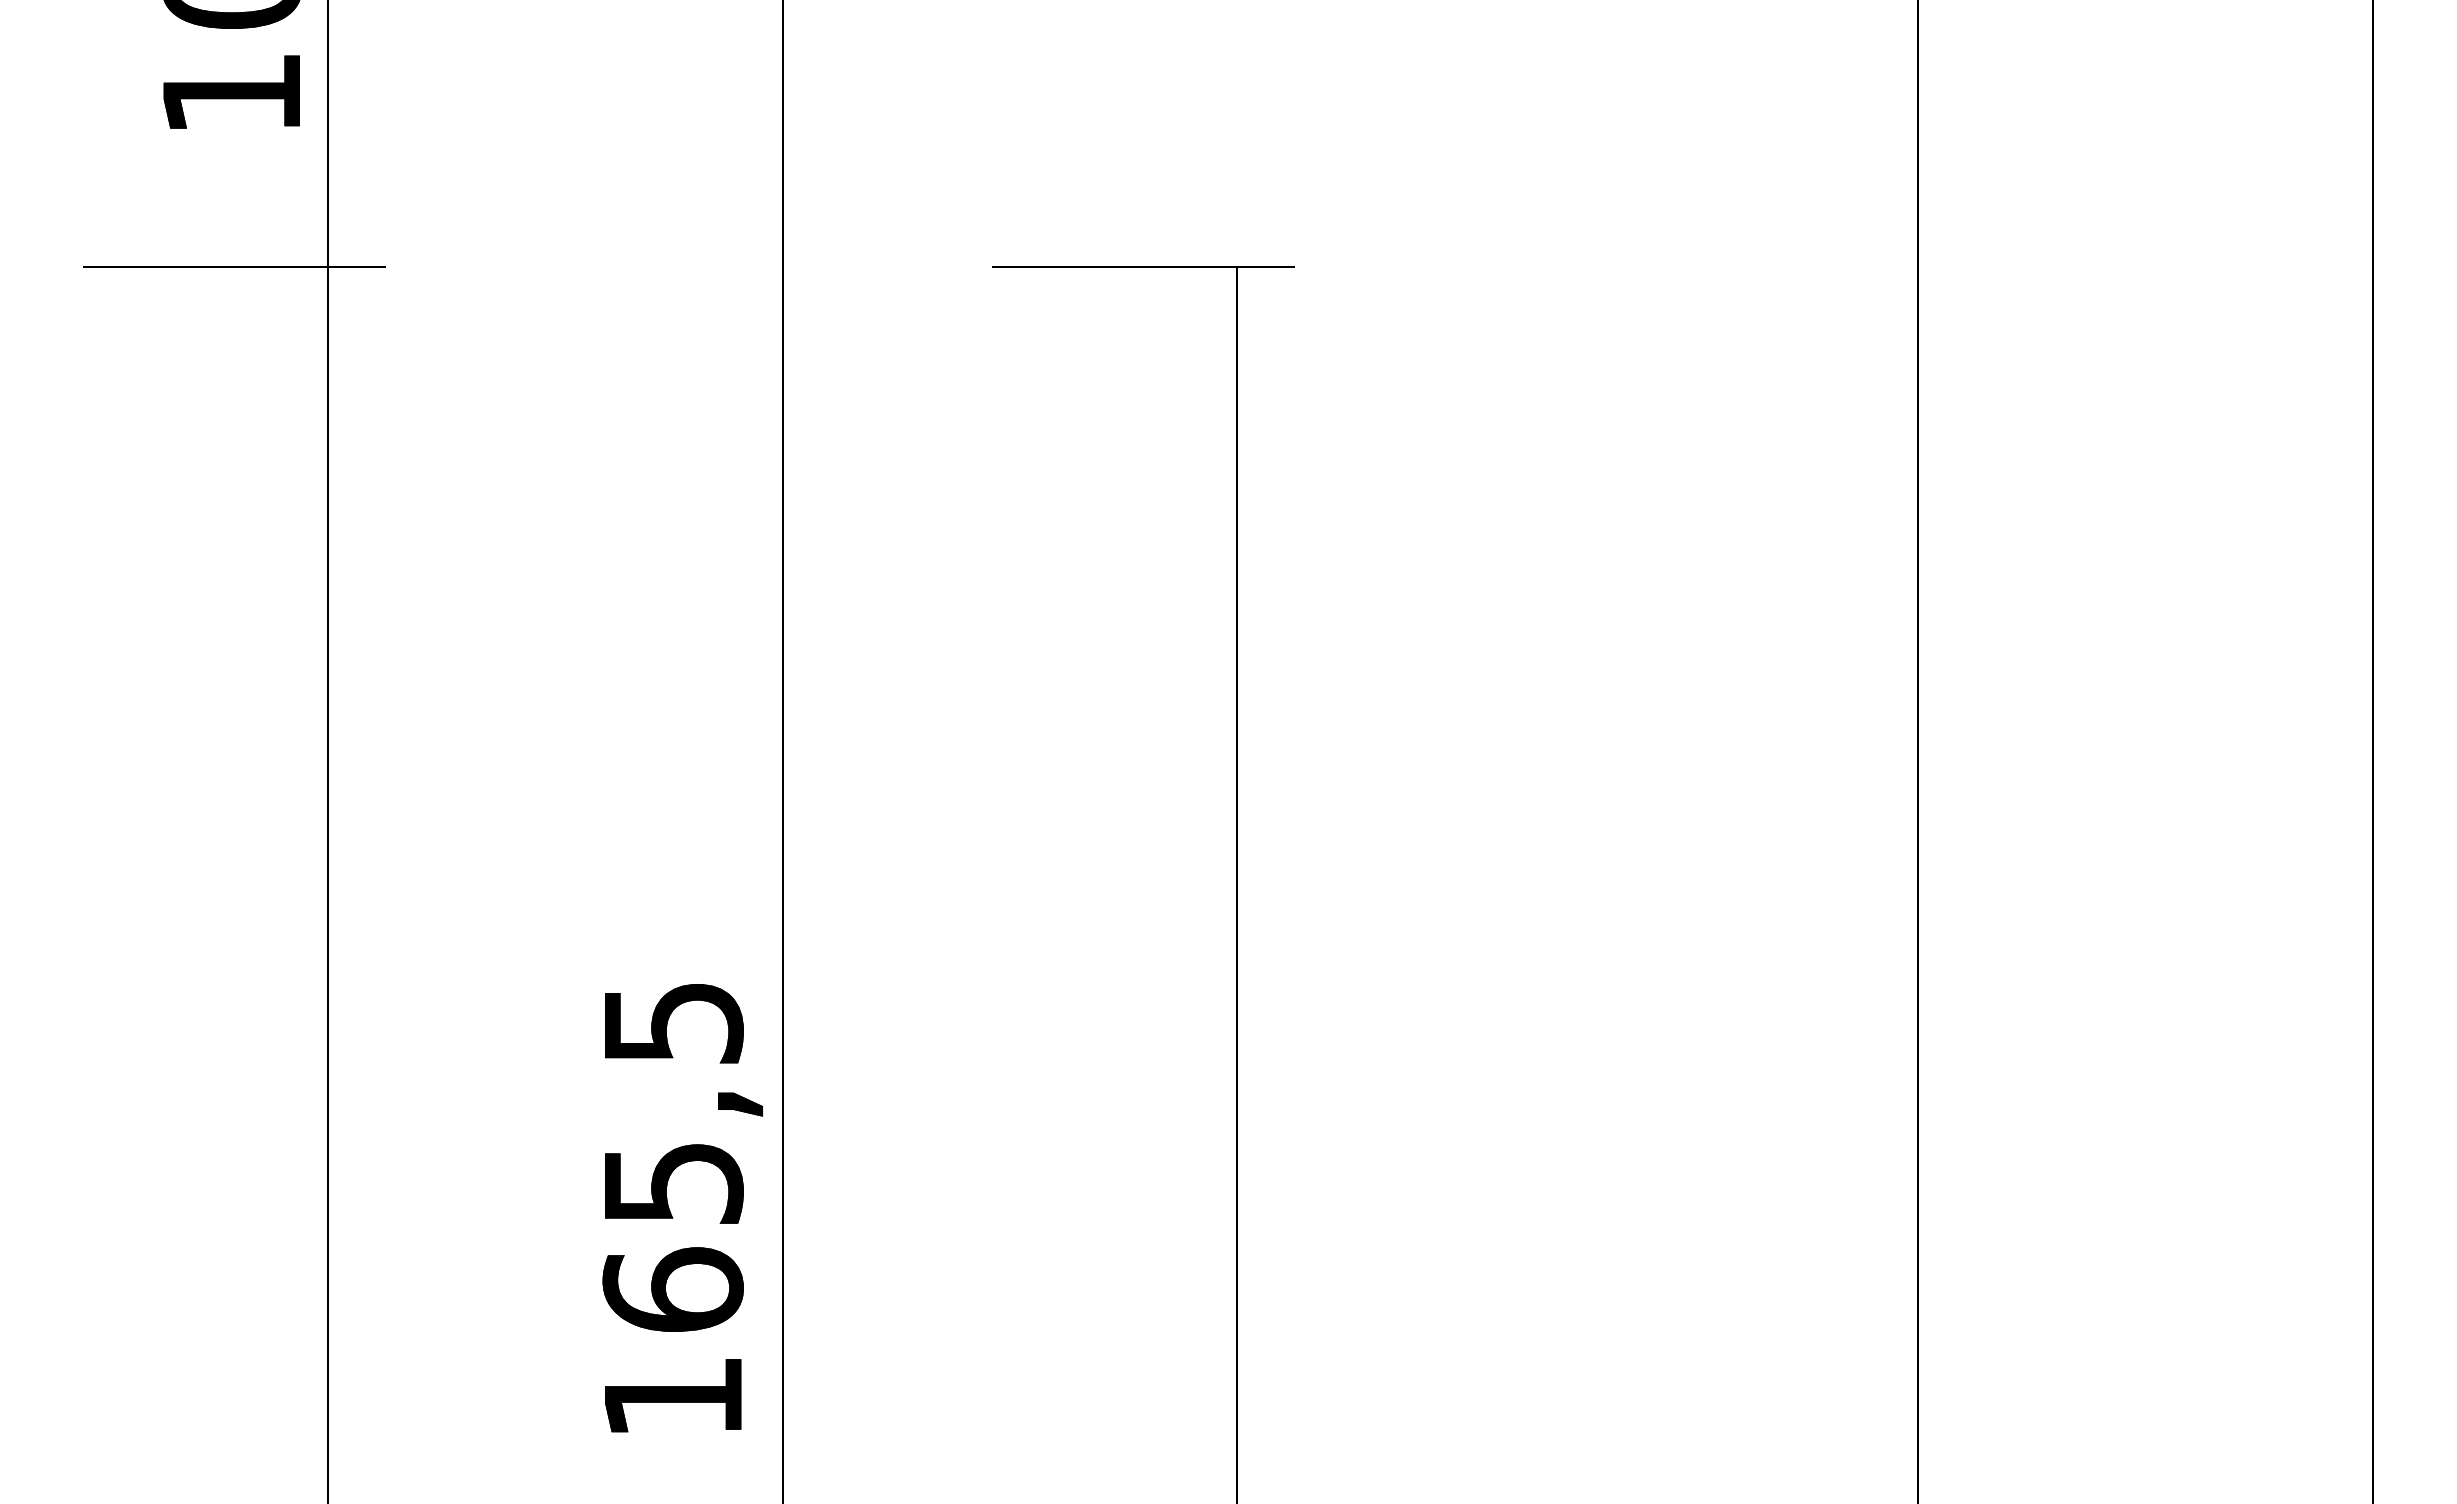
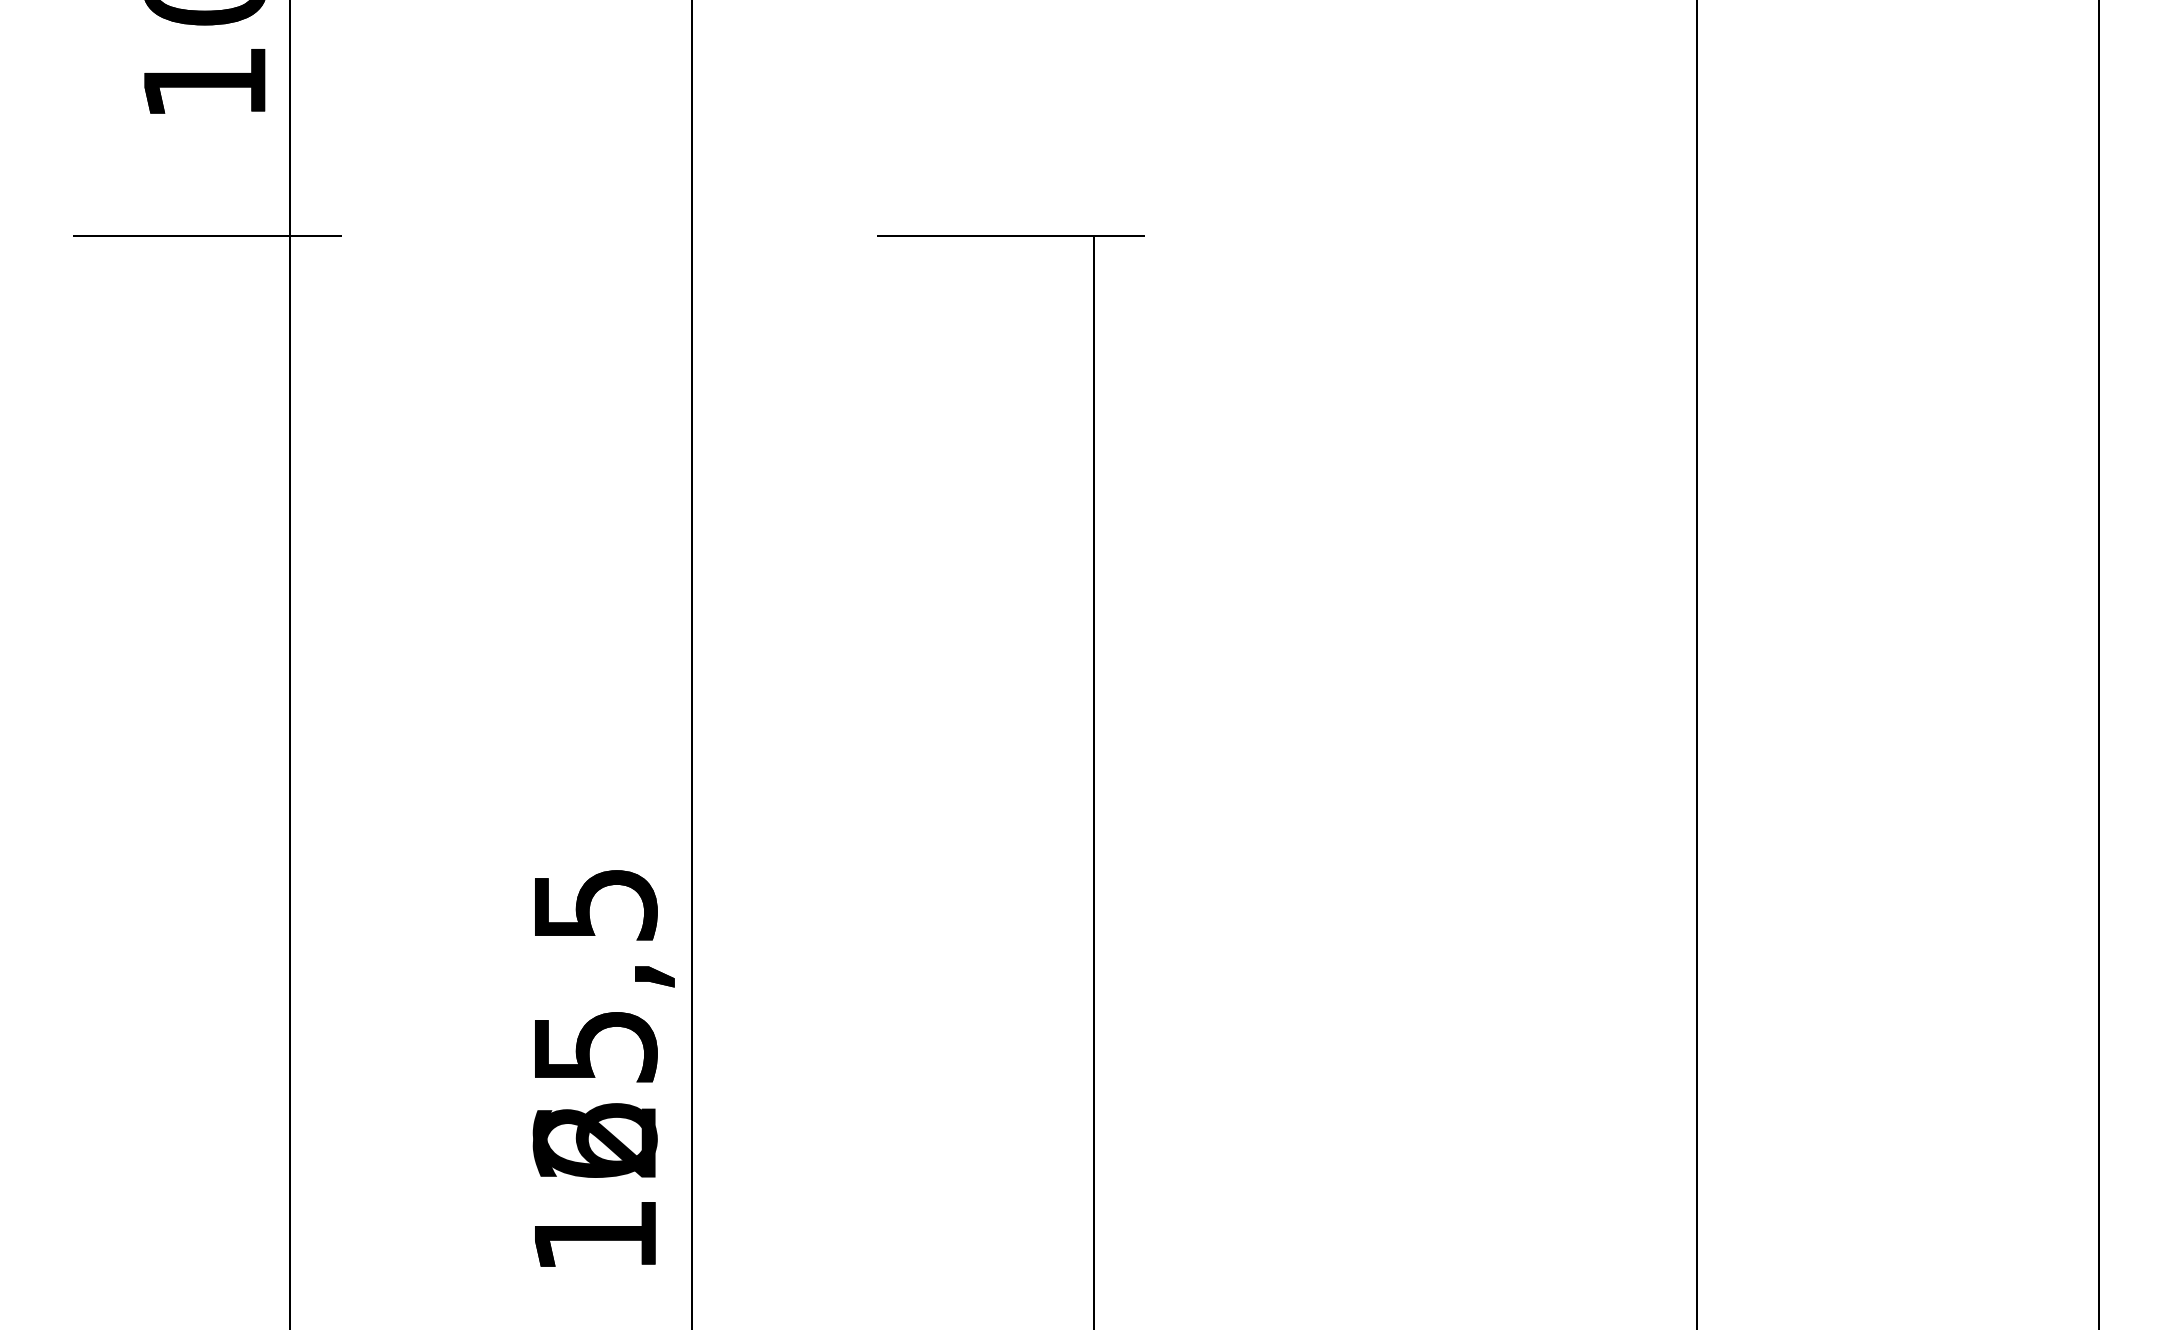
text: (672, 1289) -> (594, 1140), 165,5 -> 125,5

